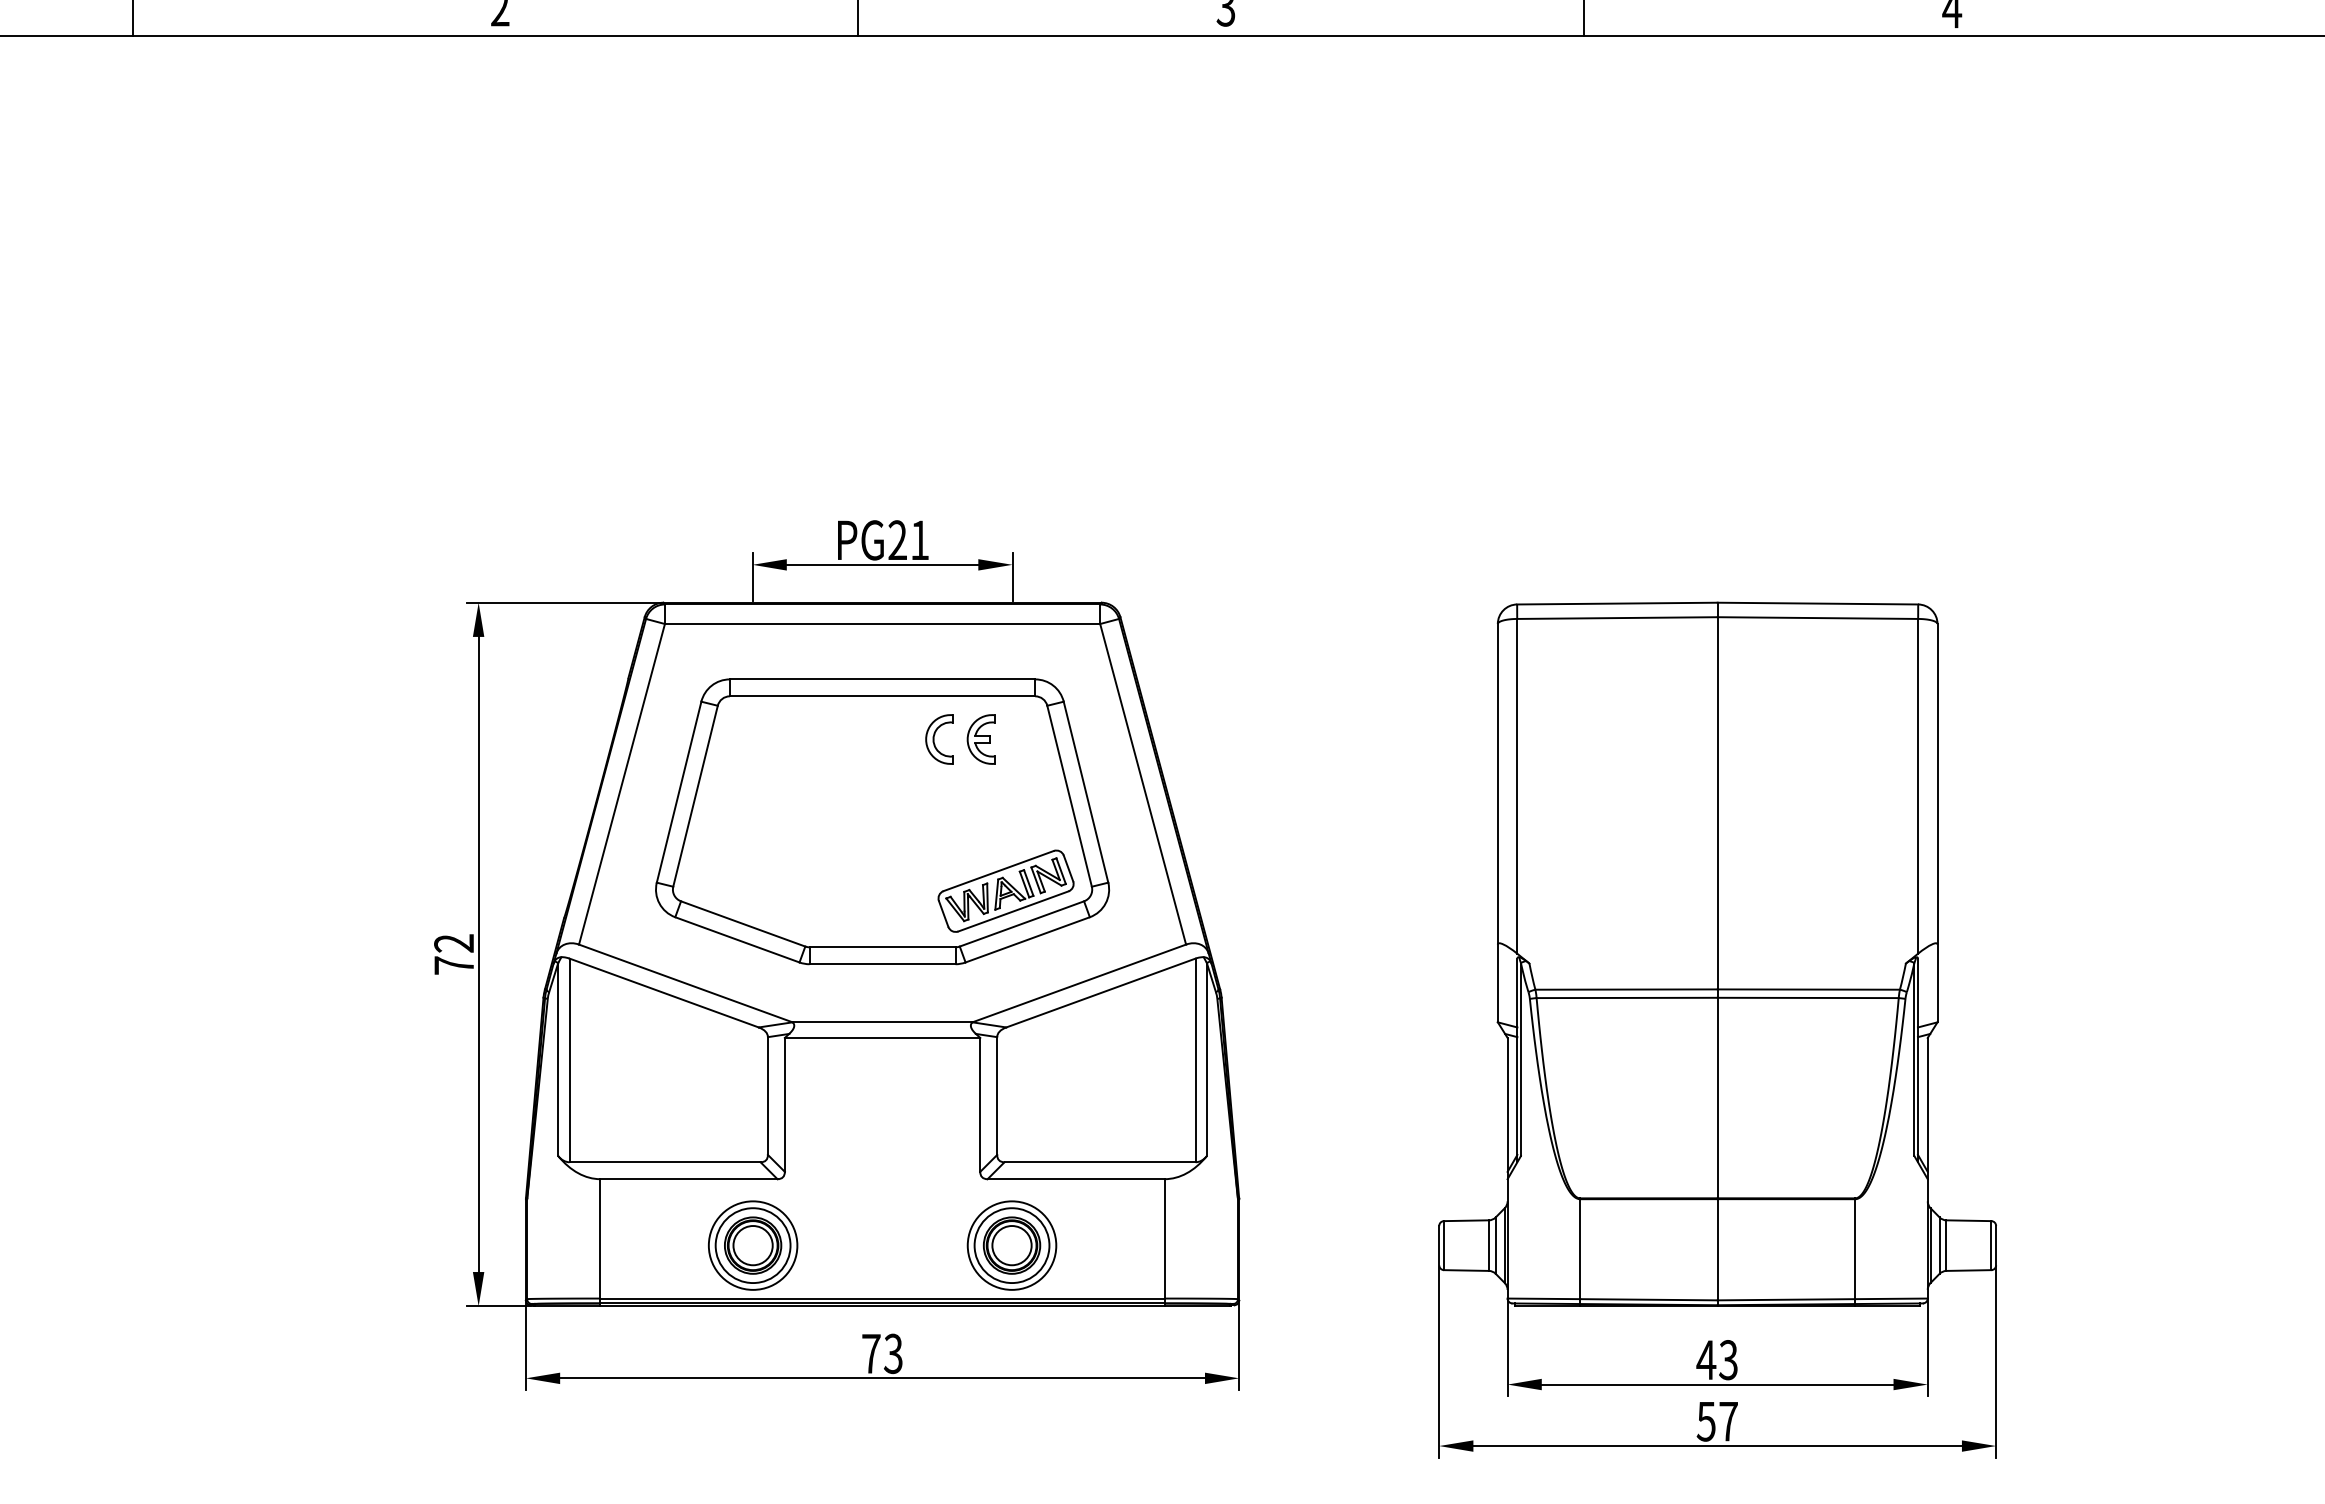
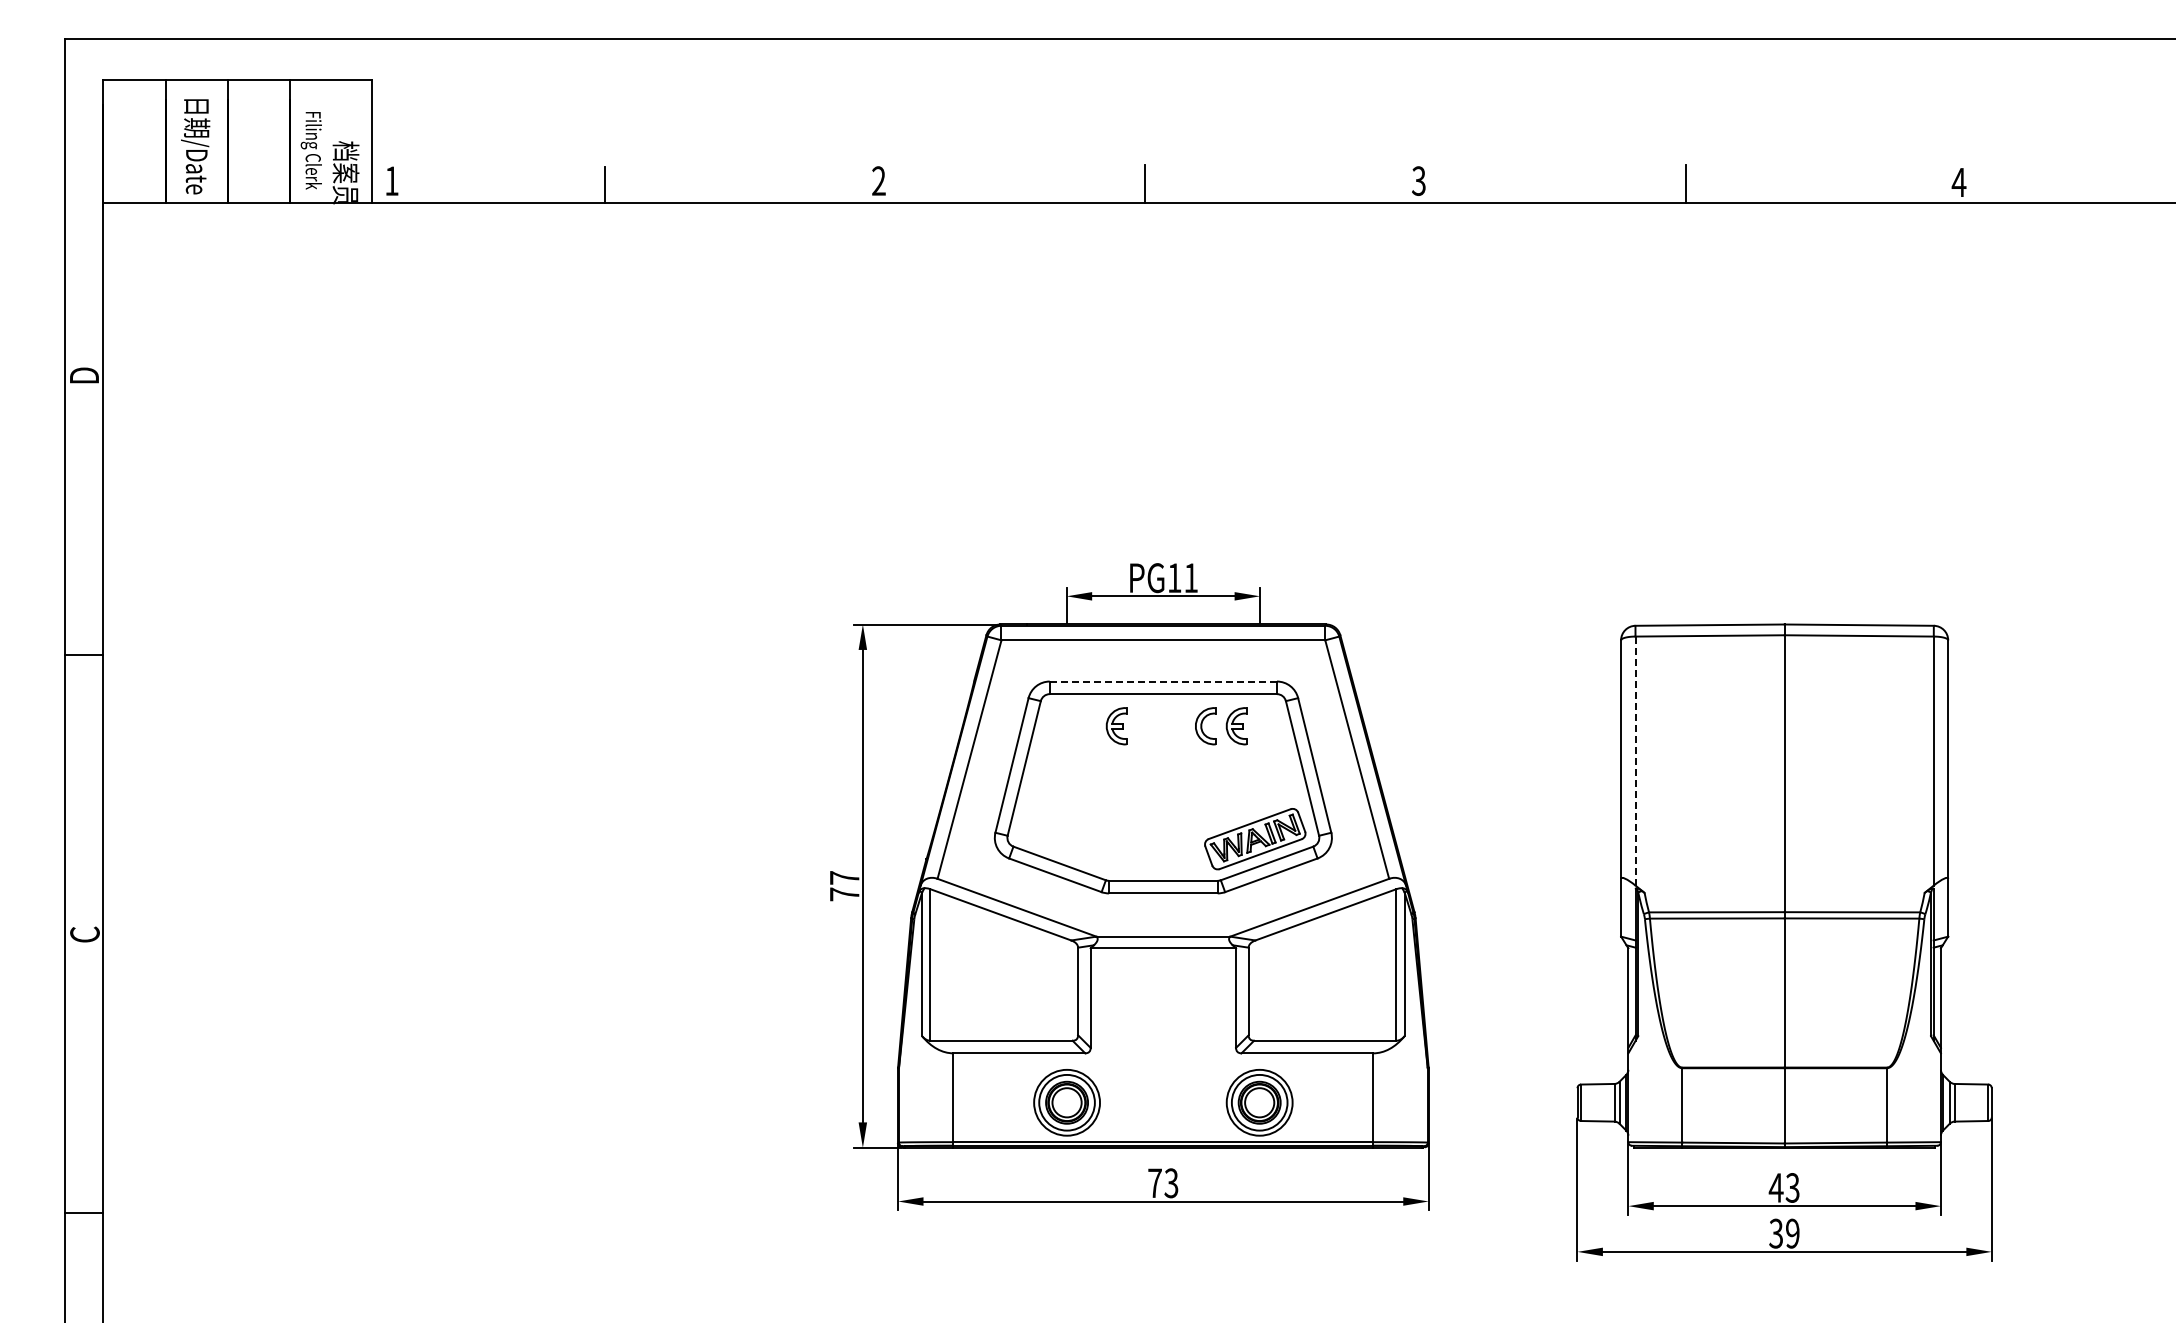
text: (897, 539) -> (1174, 577), PG21 -> PG11
line: (882, 679) -> (1163, 681), solid -> dashed
part: (819, 739) -> (1116, 726), added
line: (1517, 785) -> (1635, 760), solid -> dashed
text: (453, 942) -> (844, 877), 72 -> 77
text: (1717, 1421) -> (1784, 1233), 57 -> 39

